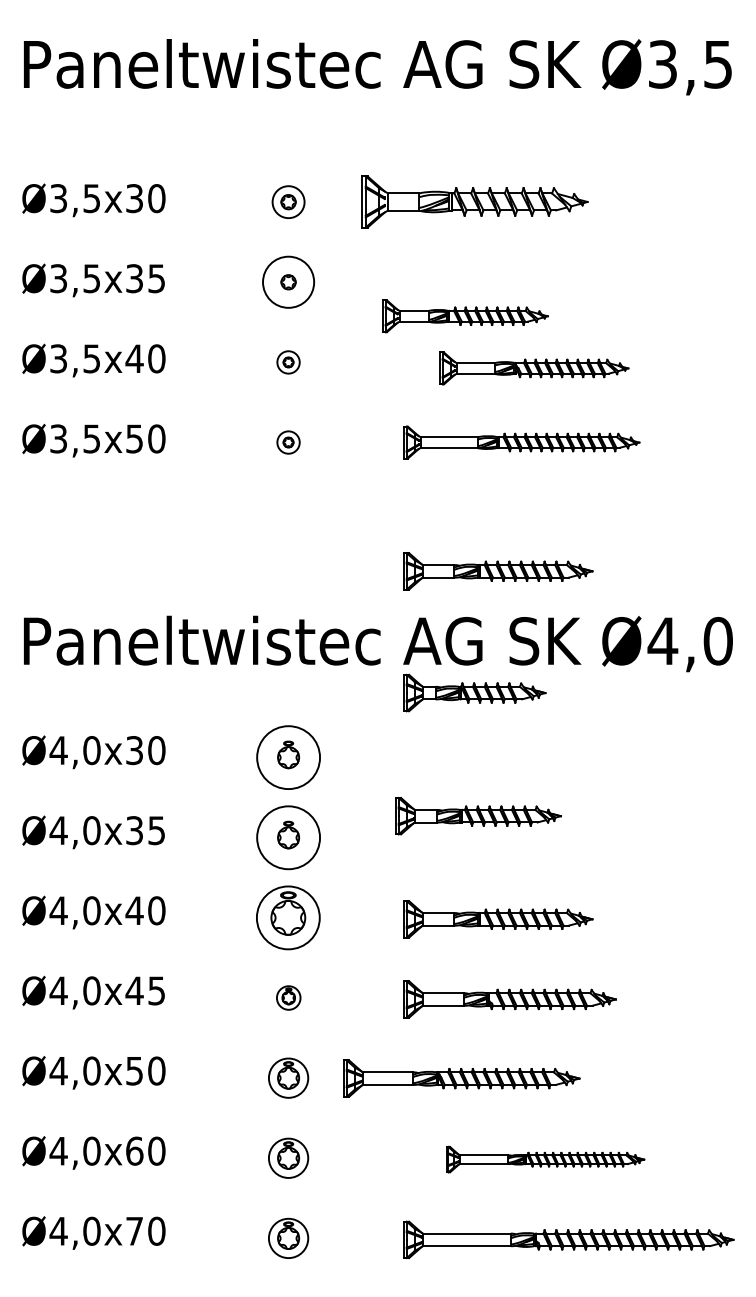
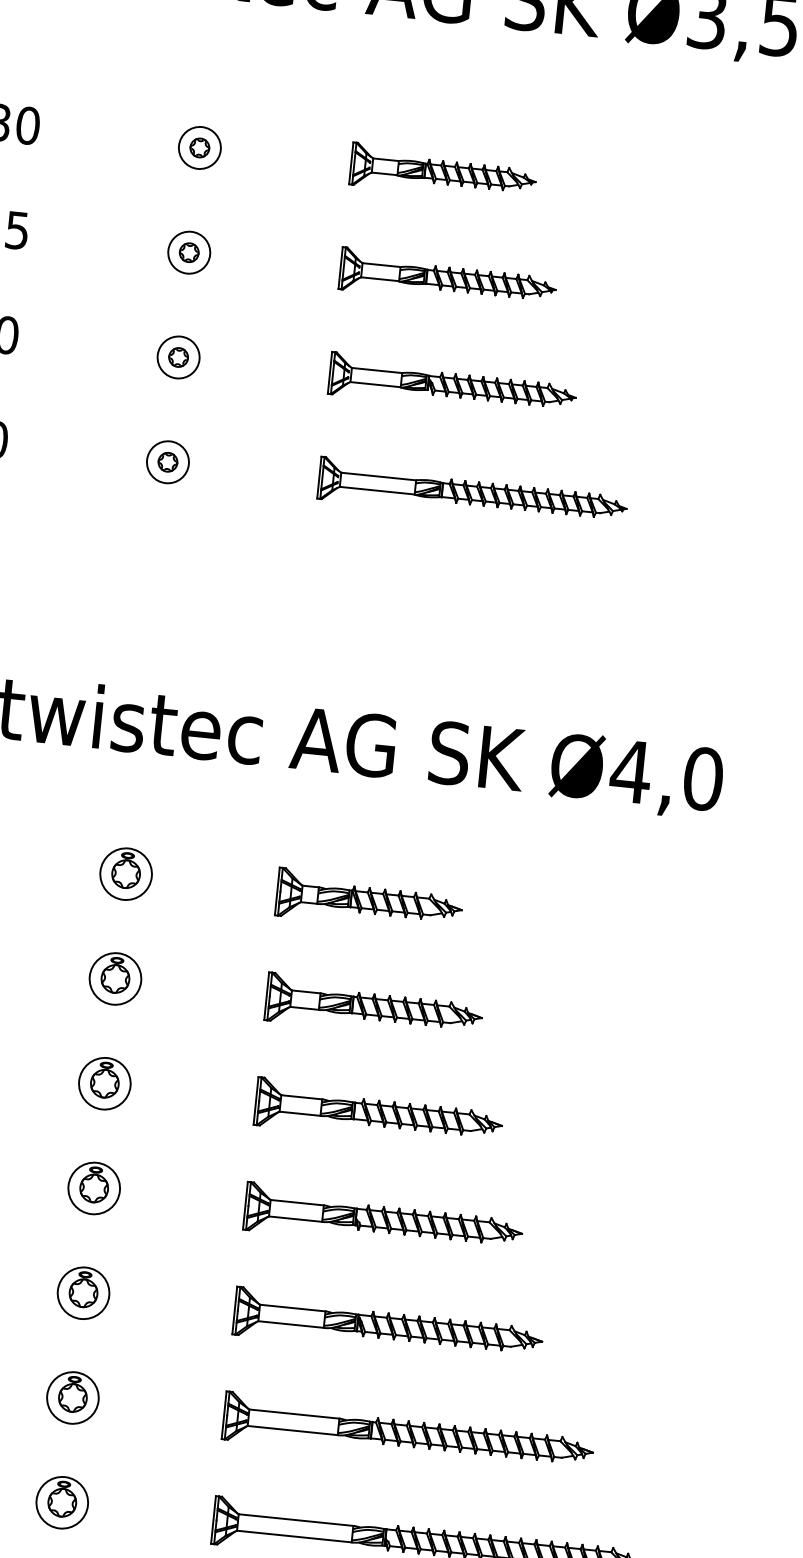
part: (474, 202) -> (442, 173), size x0.62
circle: (288, 282) -> (189, 252), size x0.62
part: (465, 316) -> (447, 279), moved
part: (288, 362) -> (178, 357), size x1.43
part: (534, 368) -> (453, 385), moved
part: (288, 442) -> (167, 462), size x1.43
part: (498, 571) -> (425, 658), removed
part: (474, 692) -> (369, 899), moved
circle: (288, 757) -> (126, 873), size x0.62
part: (478, 815) -> (374, 1006), moved
circle: (288, 837) -> (115, 978), size x0.62
part: (288, 917) -> (104, 1083), size x0.62
part: (288, 997) -> (94, 1187), size x1.67
part: (461, 1078) -> (387, 1325), moved
part: (545, 1159) -> (408, 1433), size x1.43

